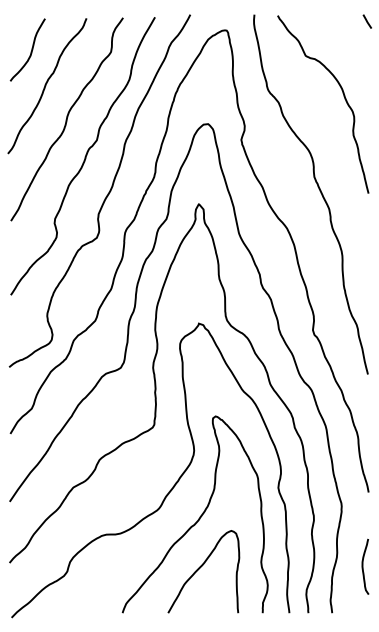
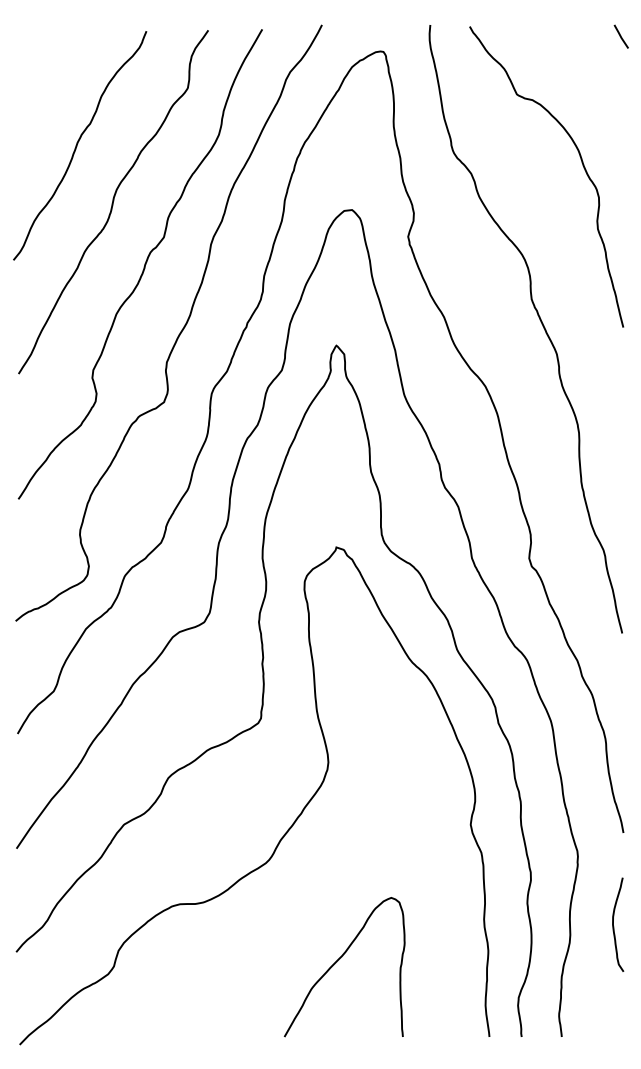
curve: (30, 51) -> (51, 87), removed
curve: (199, 516) -> (337, 873), removed
curve: (363, 566) -> (614, 924), moved

